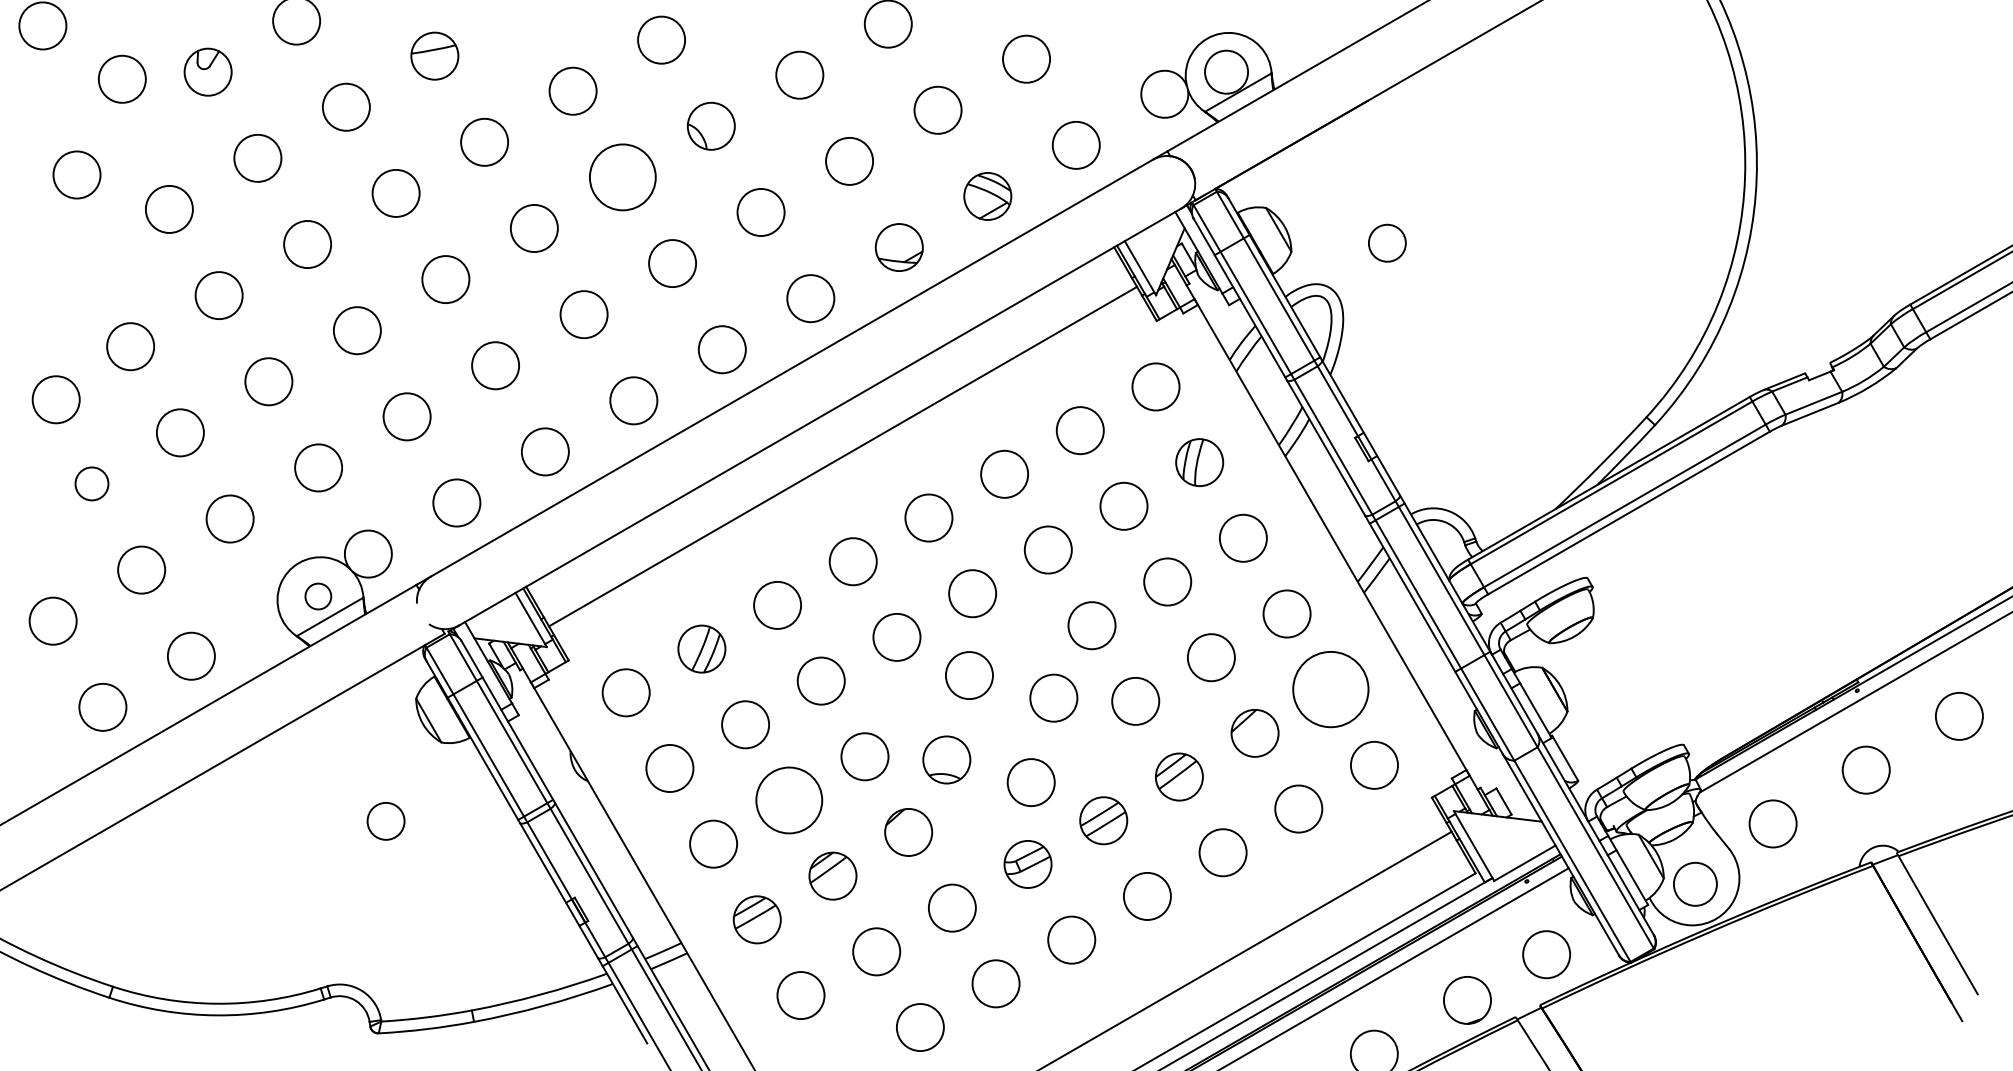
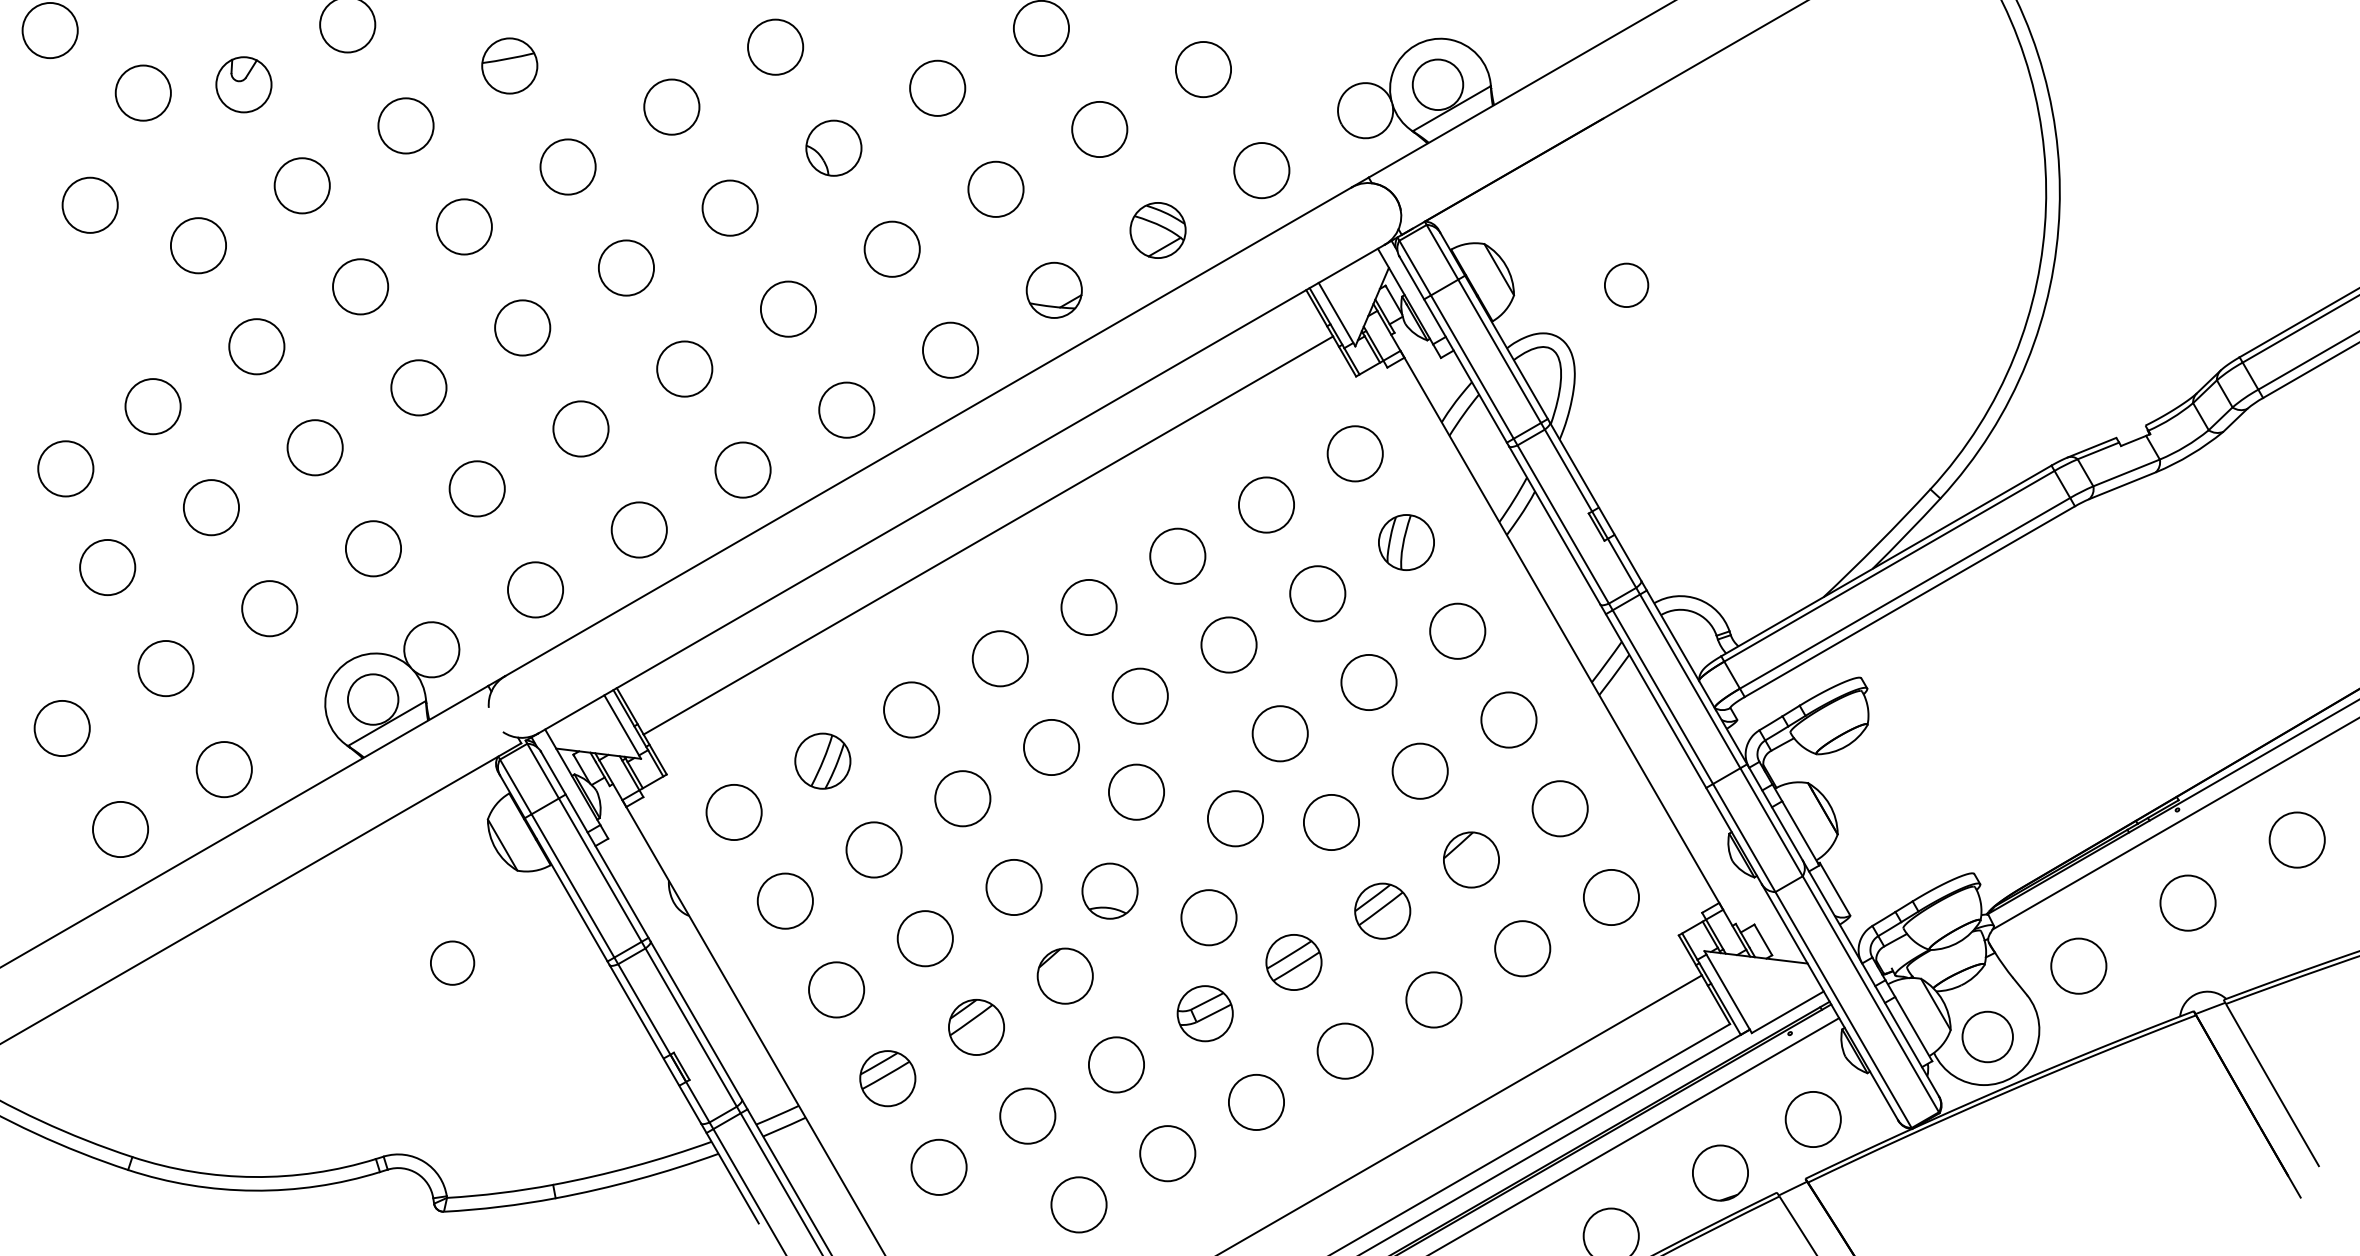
circle: (622, 176) -> (729, 207), size x0.71
circle: (91, 483) -> (107, 567), size x1.43
circle: (317, 596) -> (372, 699), size x1.67
circle: (1330, 689) -> (1559, 808), size x0.62
circle: (788, 800) -> (924, 938), size x0.71

